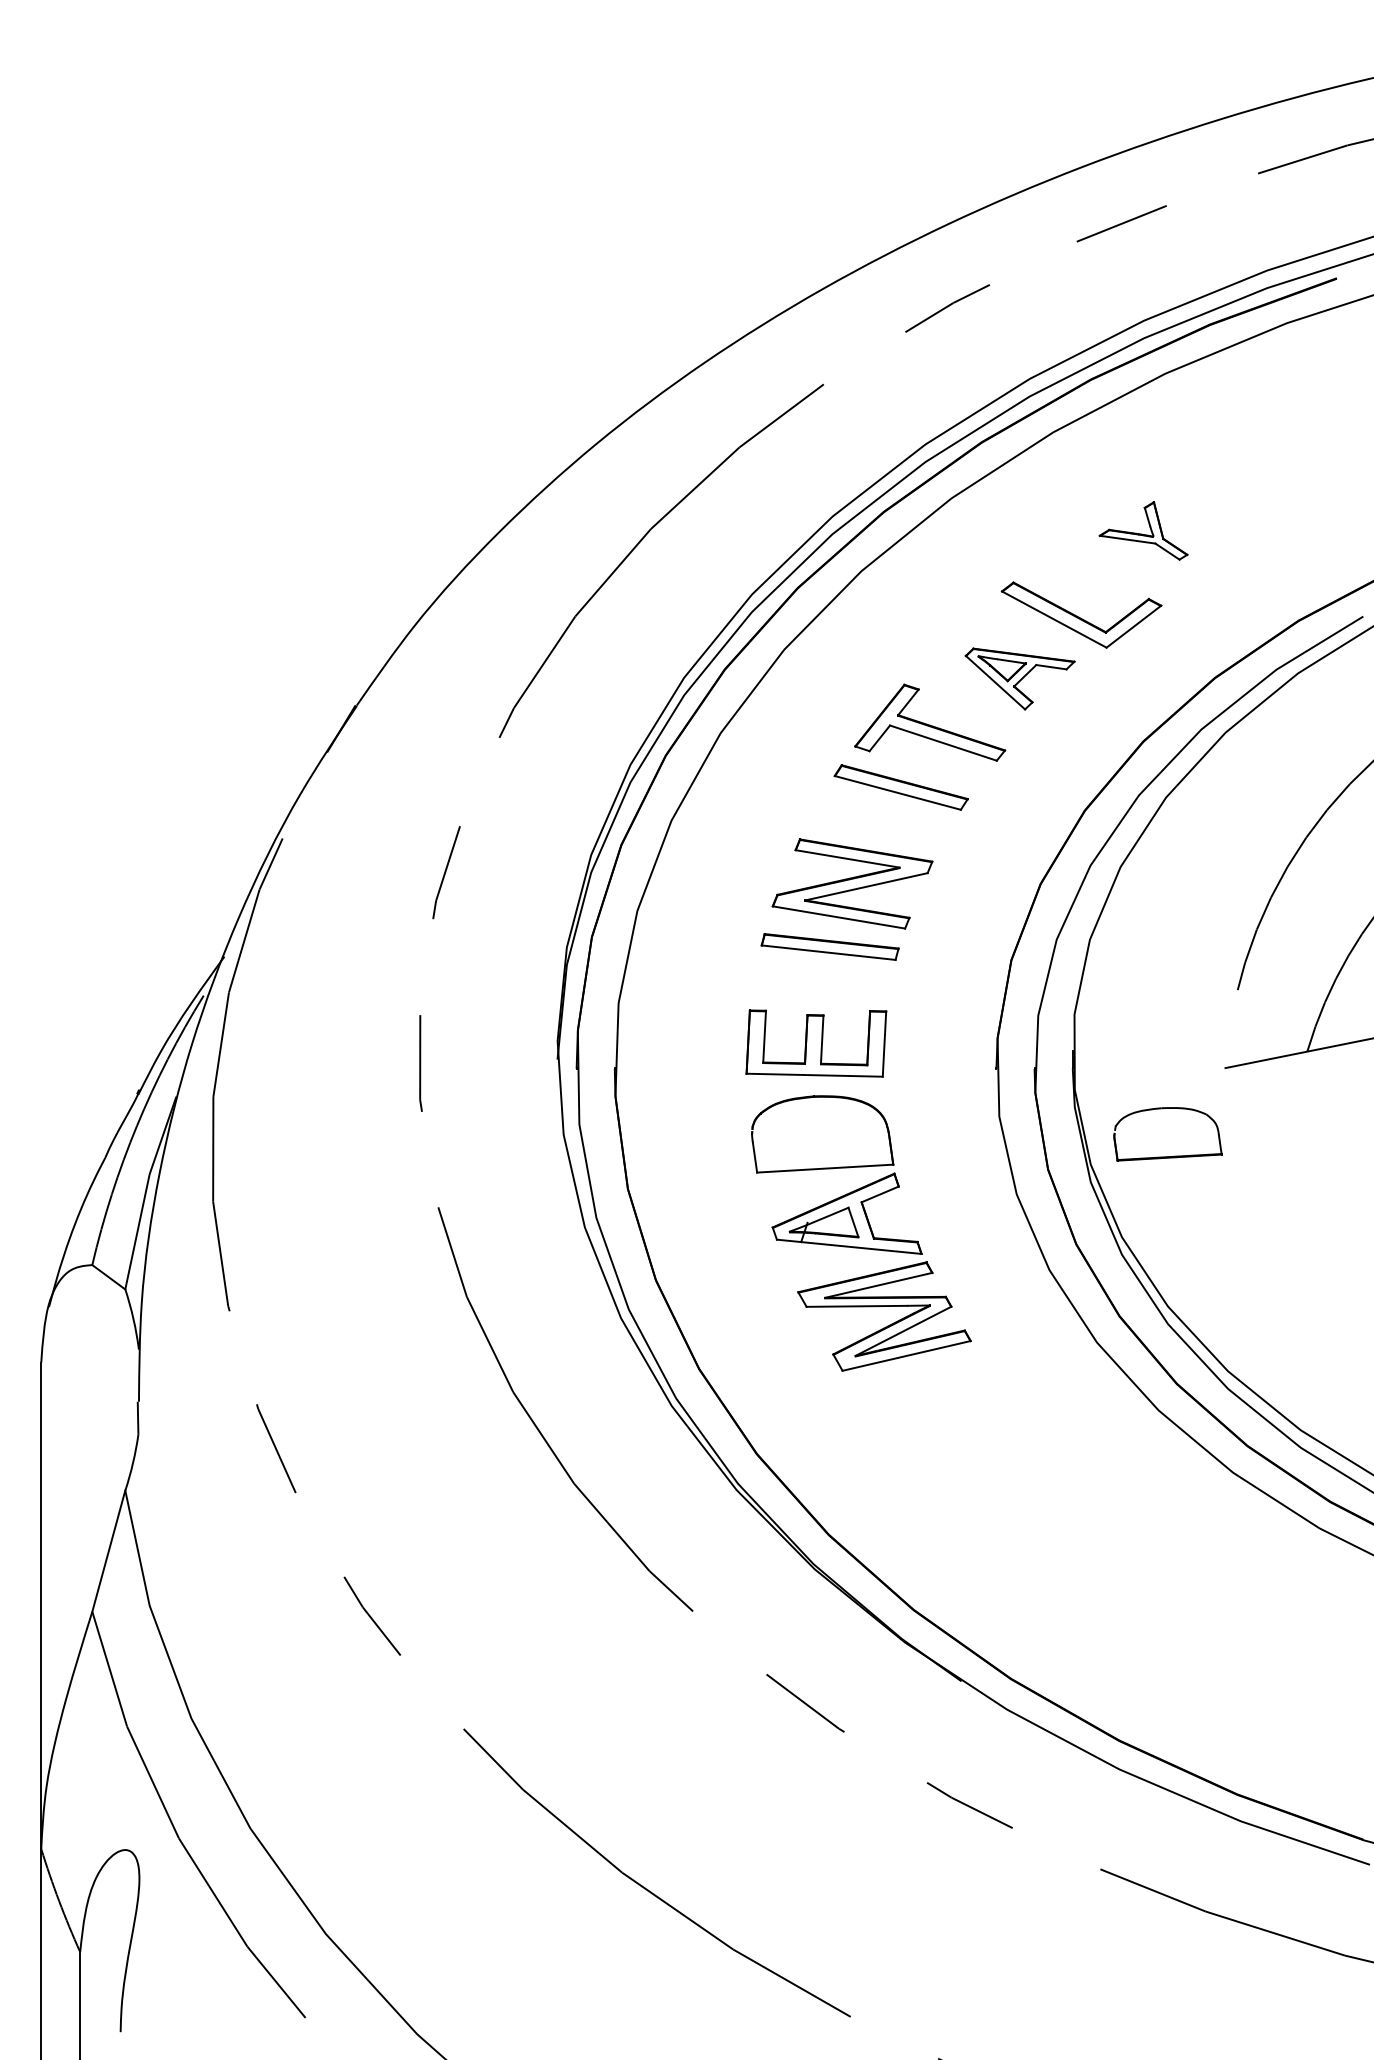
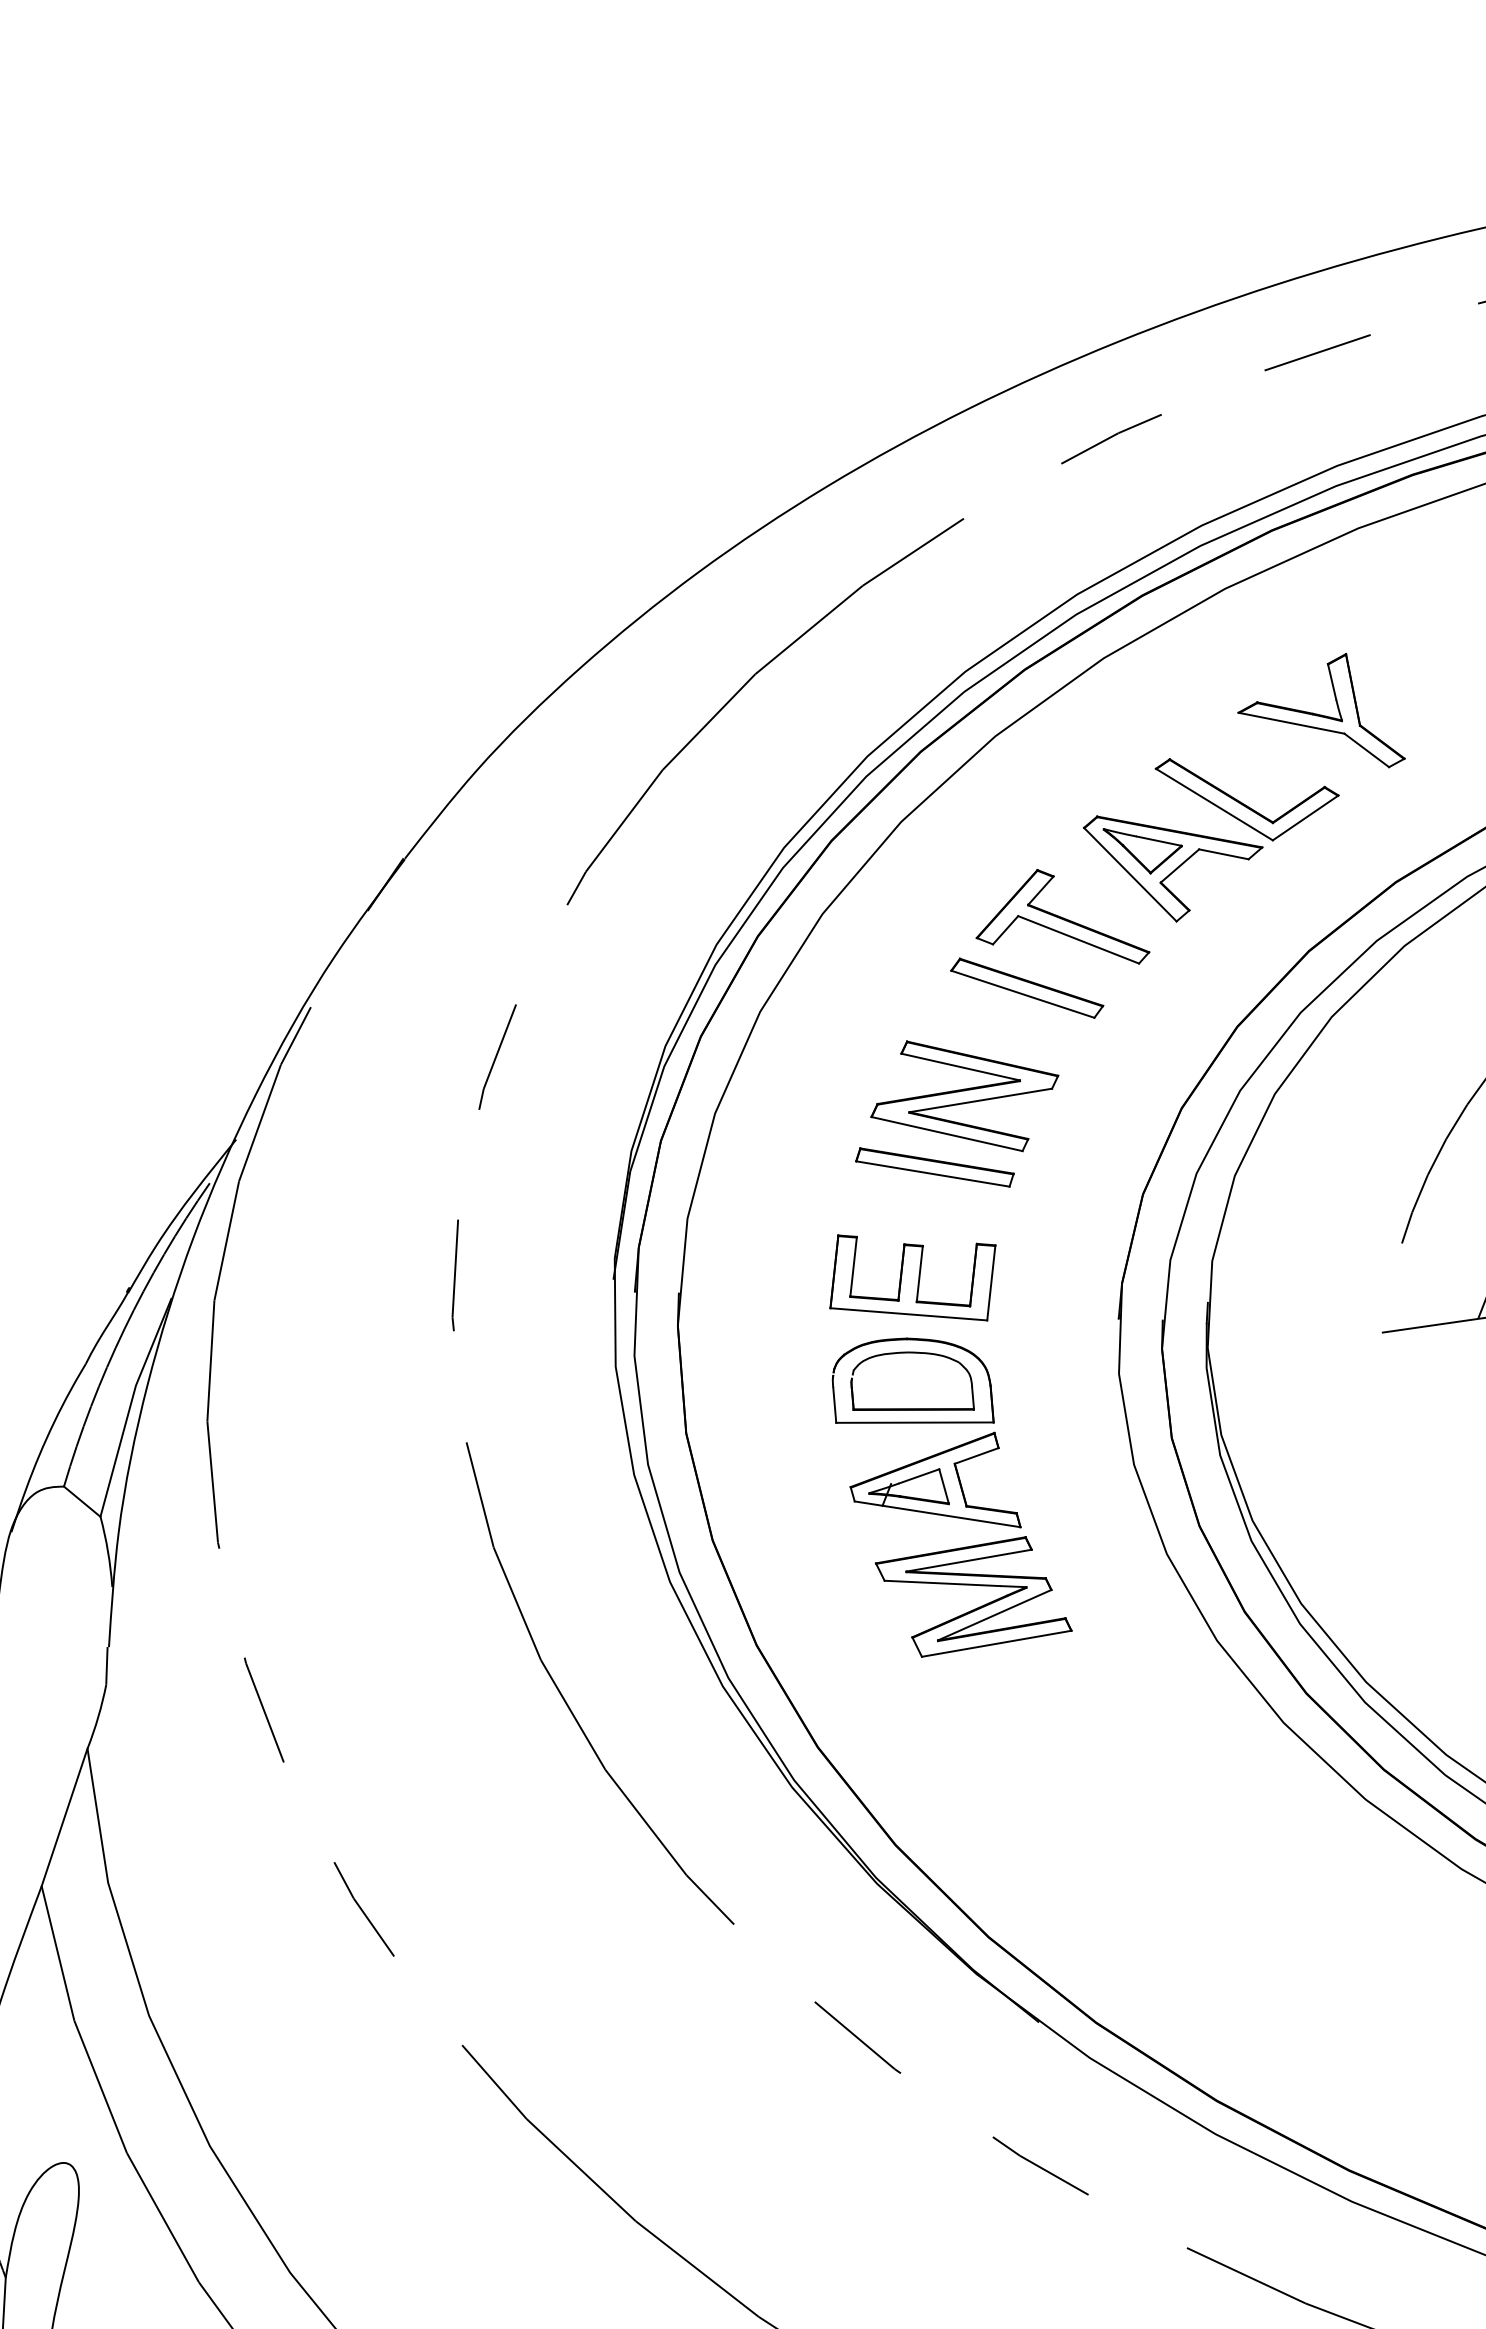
part: (1143, 530) -> (1322, 707), size x1.67
part: (1019, 678) -> (1170, 870), size x1.43
part: (1173, 1155) -> (918, 1407), moved

